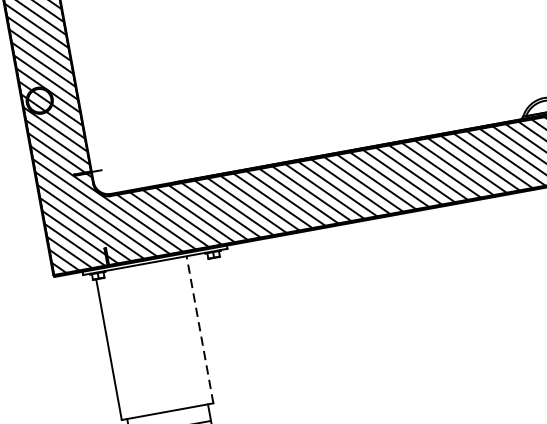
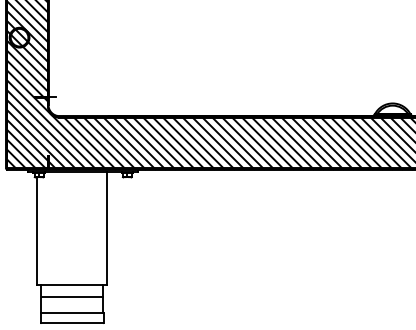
line: (200, 329) -> (107, 228), dashed -> solid

